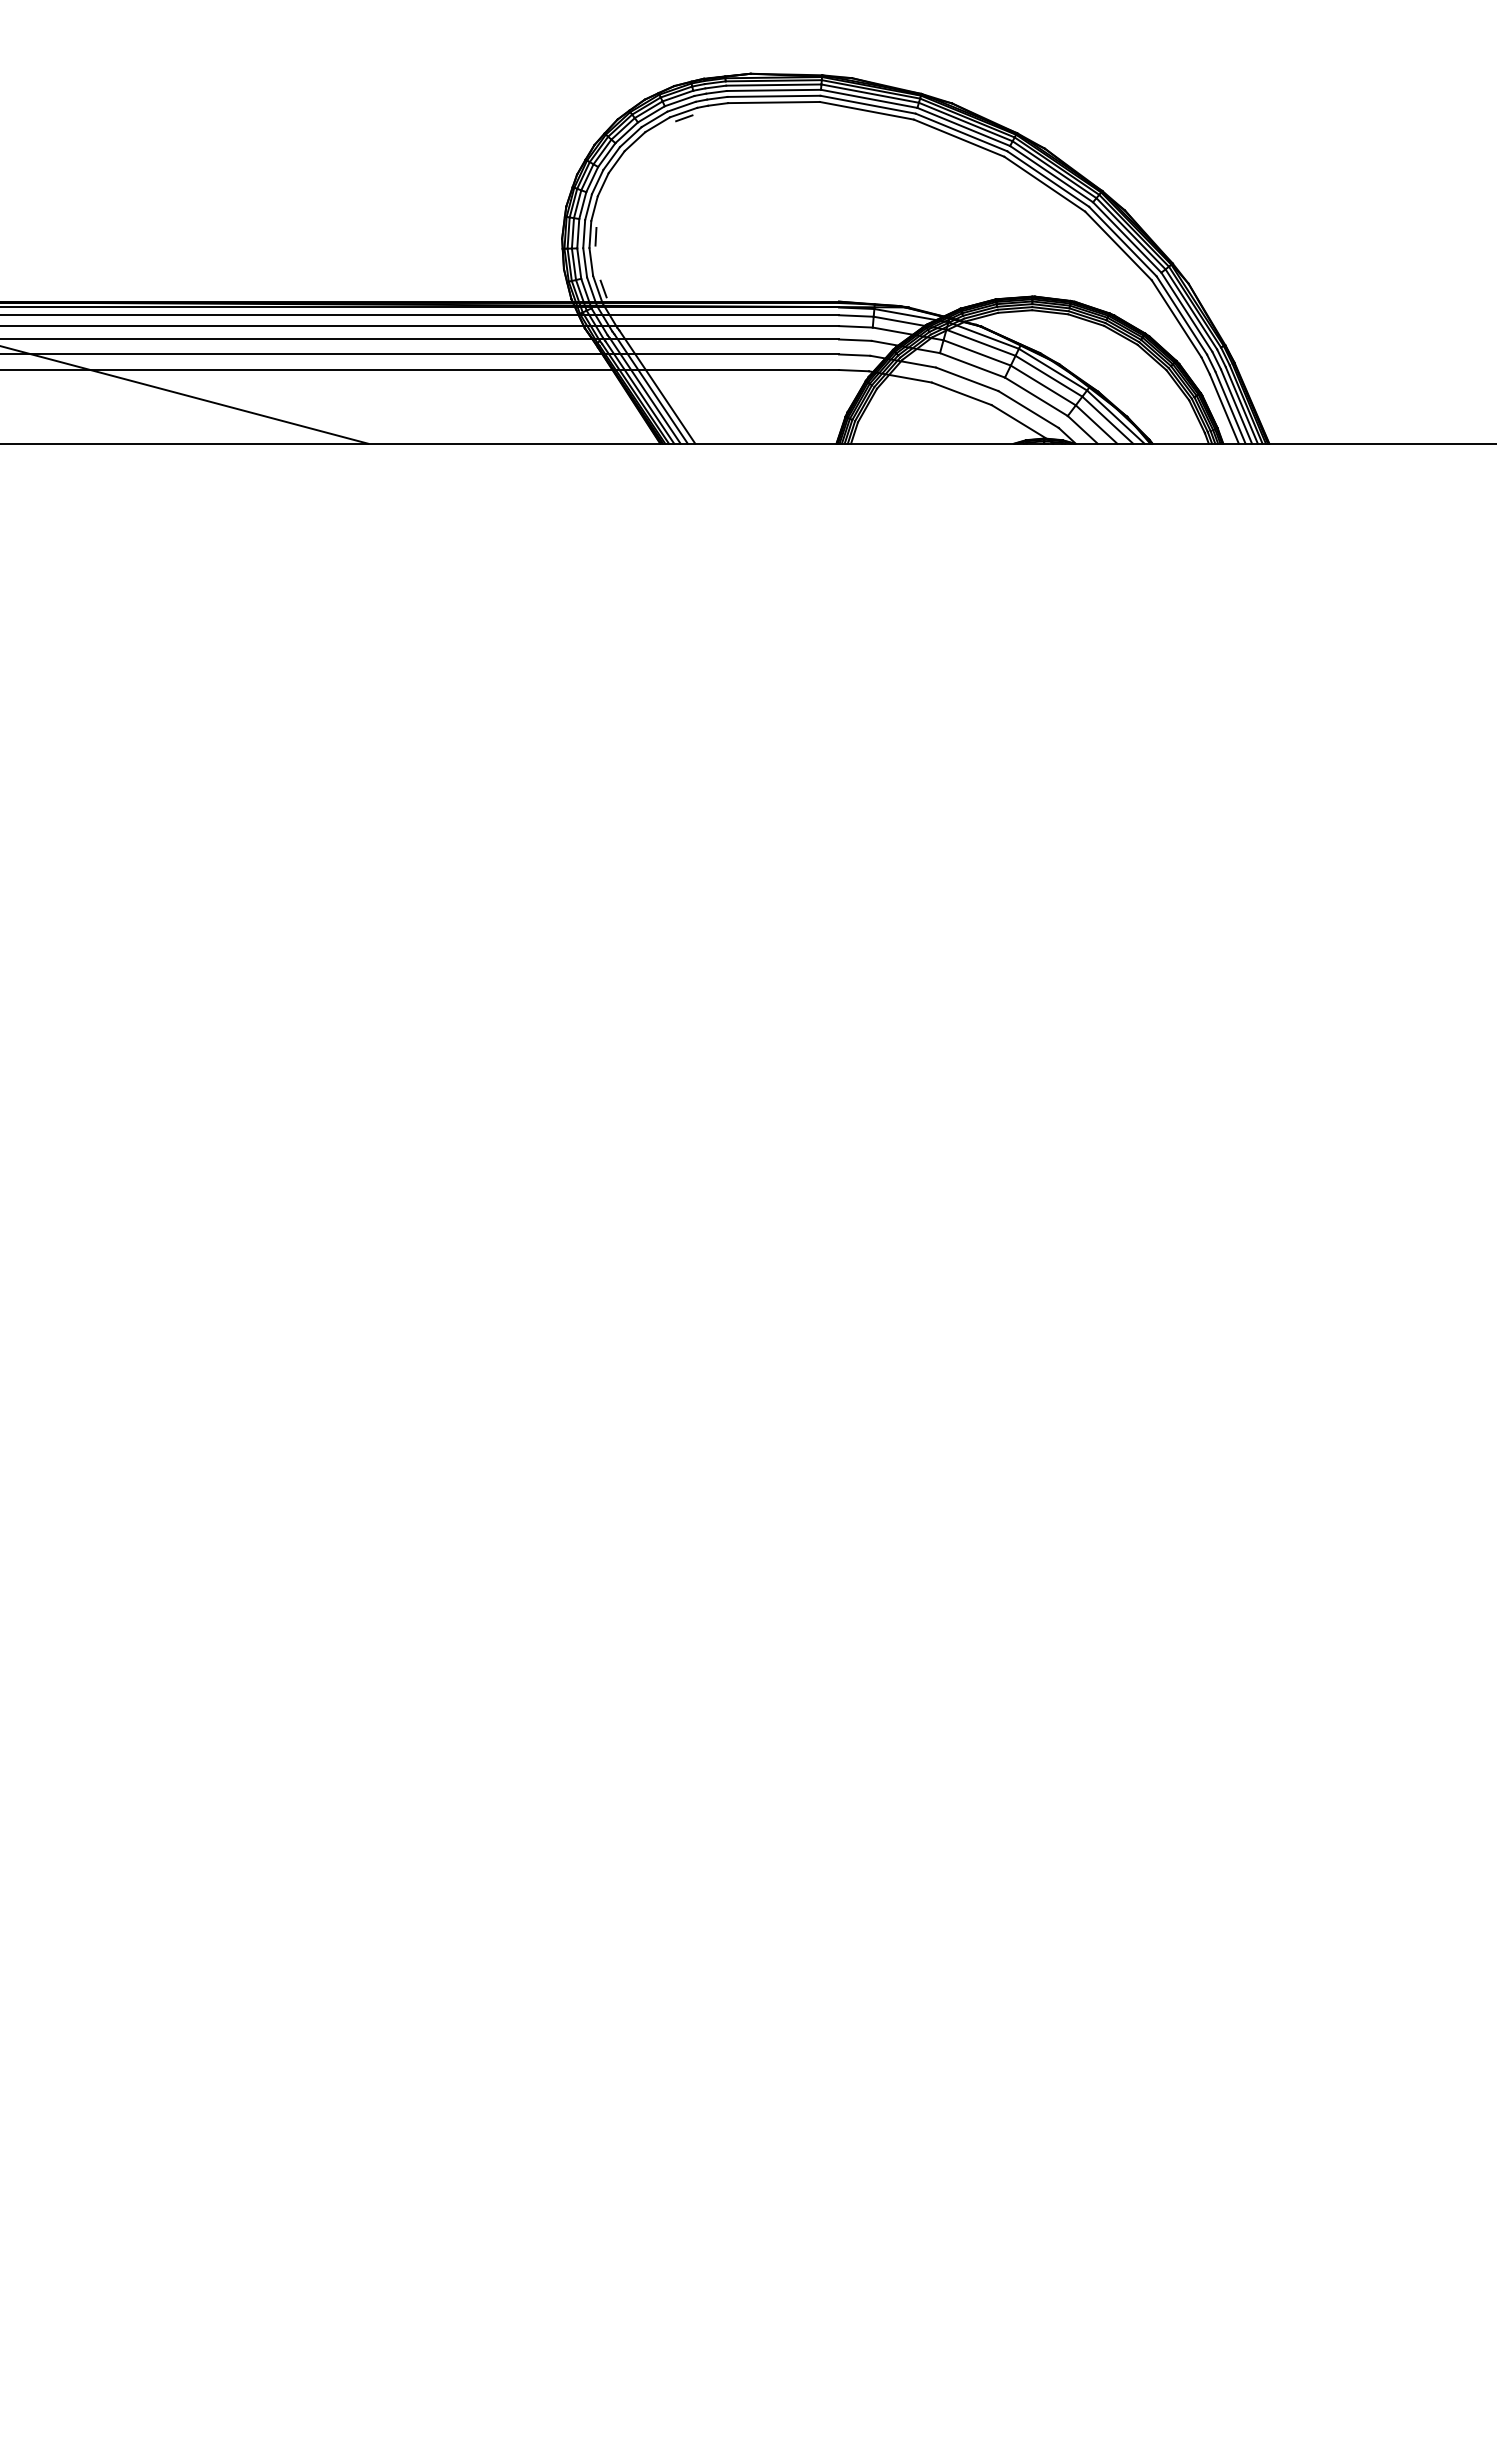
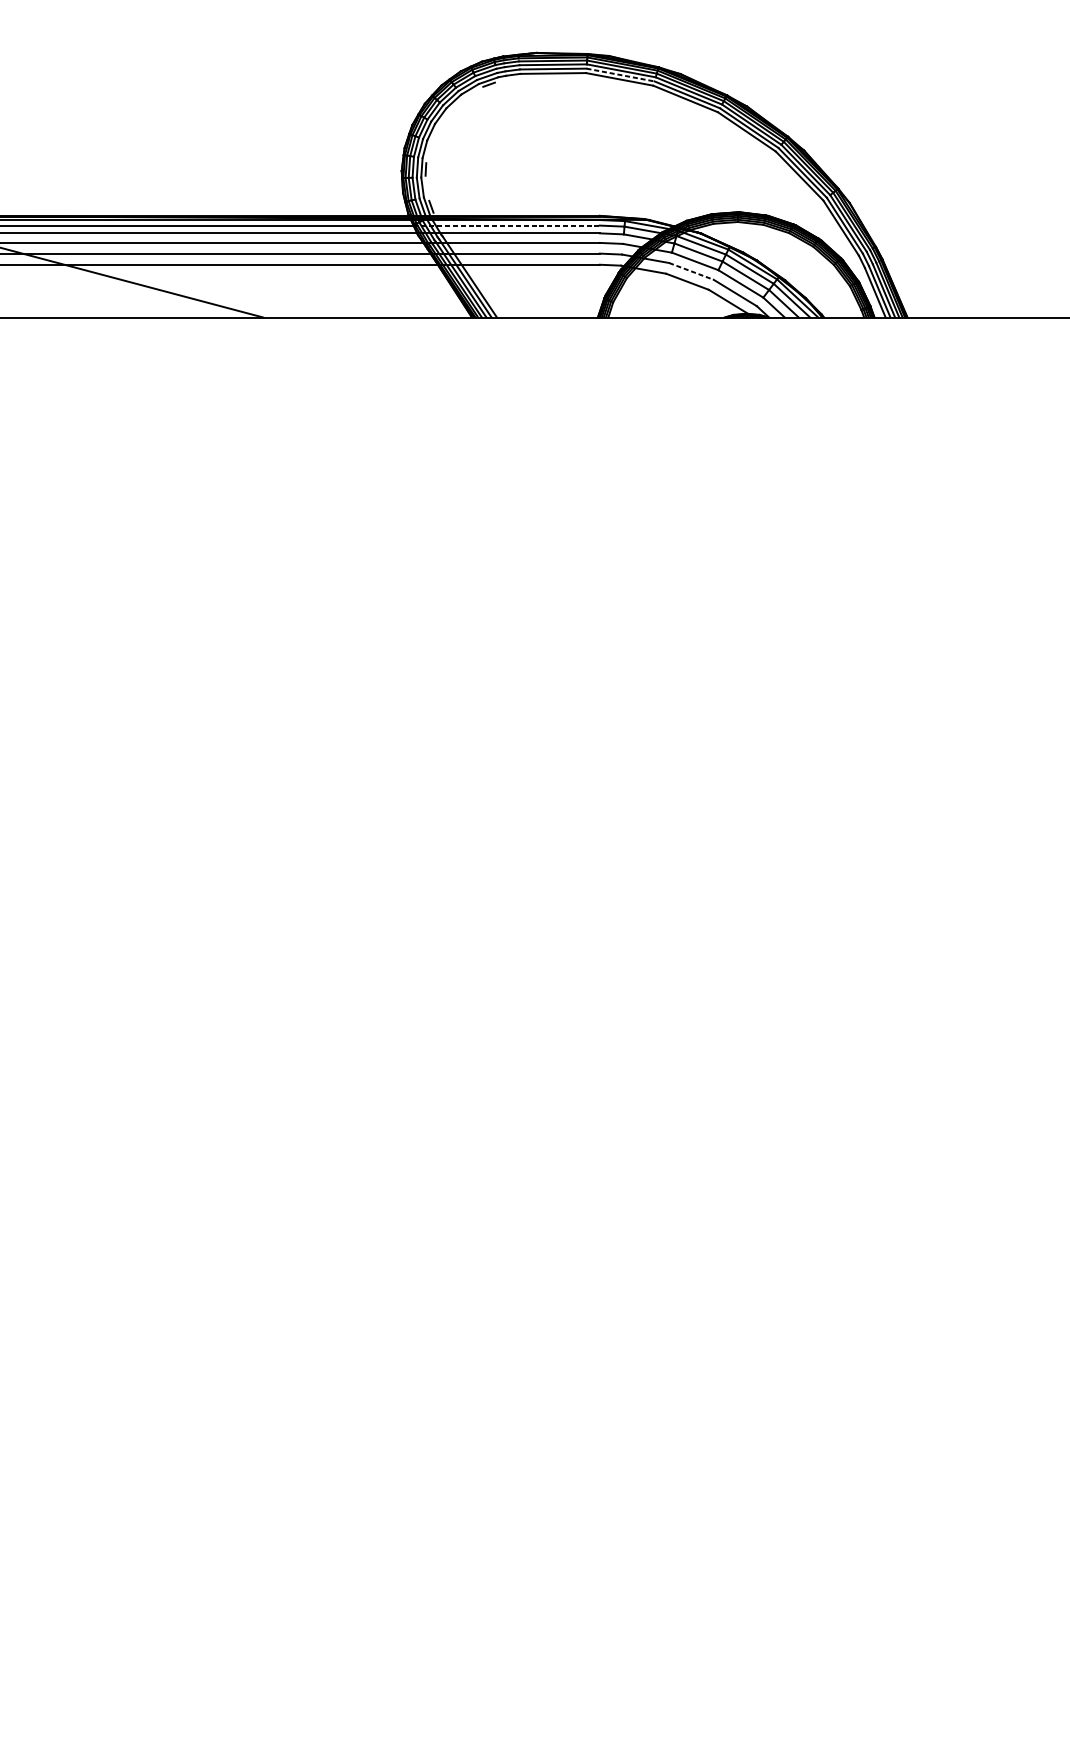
line: (868, 104) -> (620, 74), solid -> dashed
line: (709, 315) -> (507, 225), solid -> dashed
line: (967, 379) -> (691, 271), solid -> dashed

